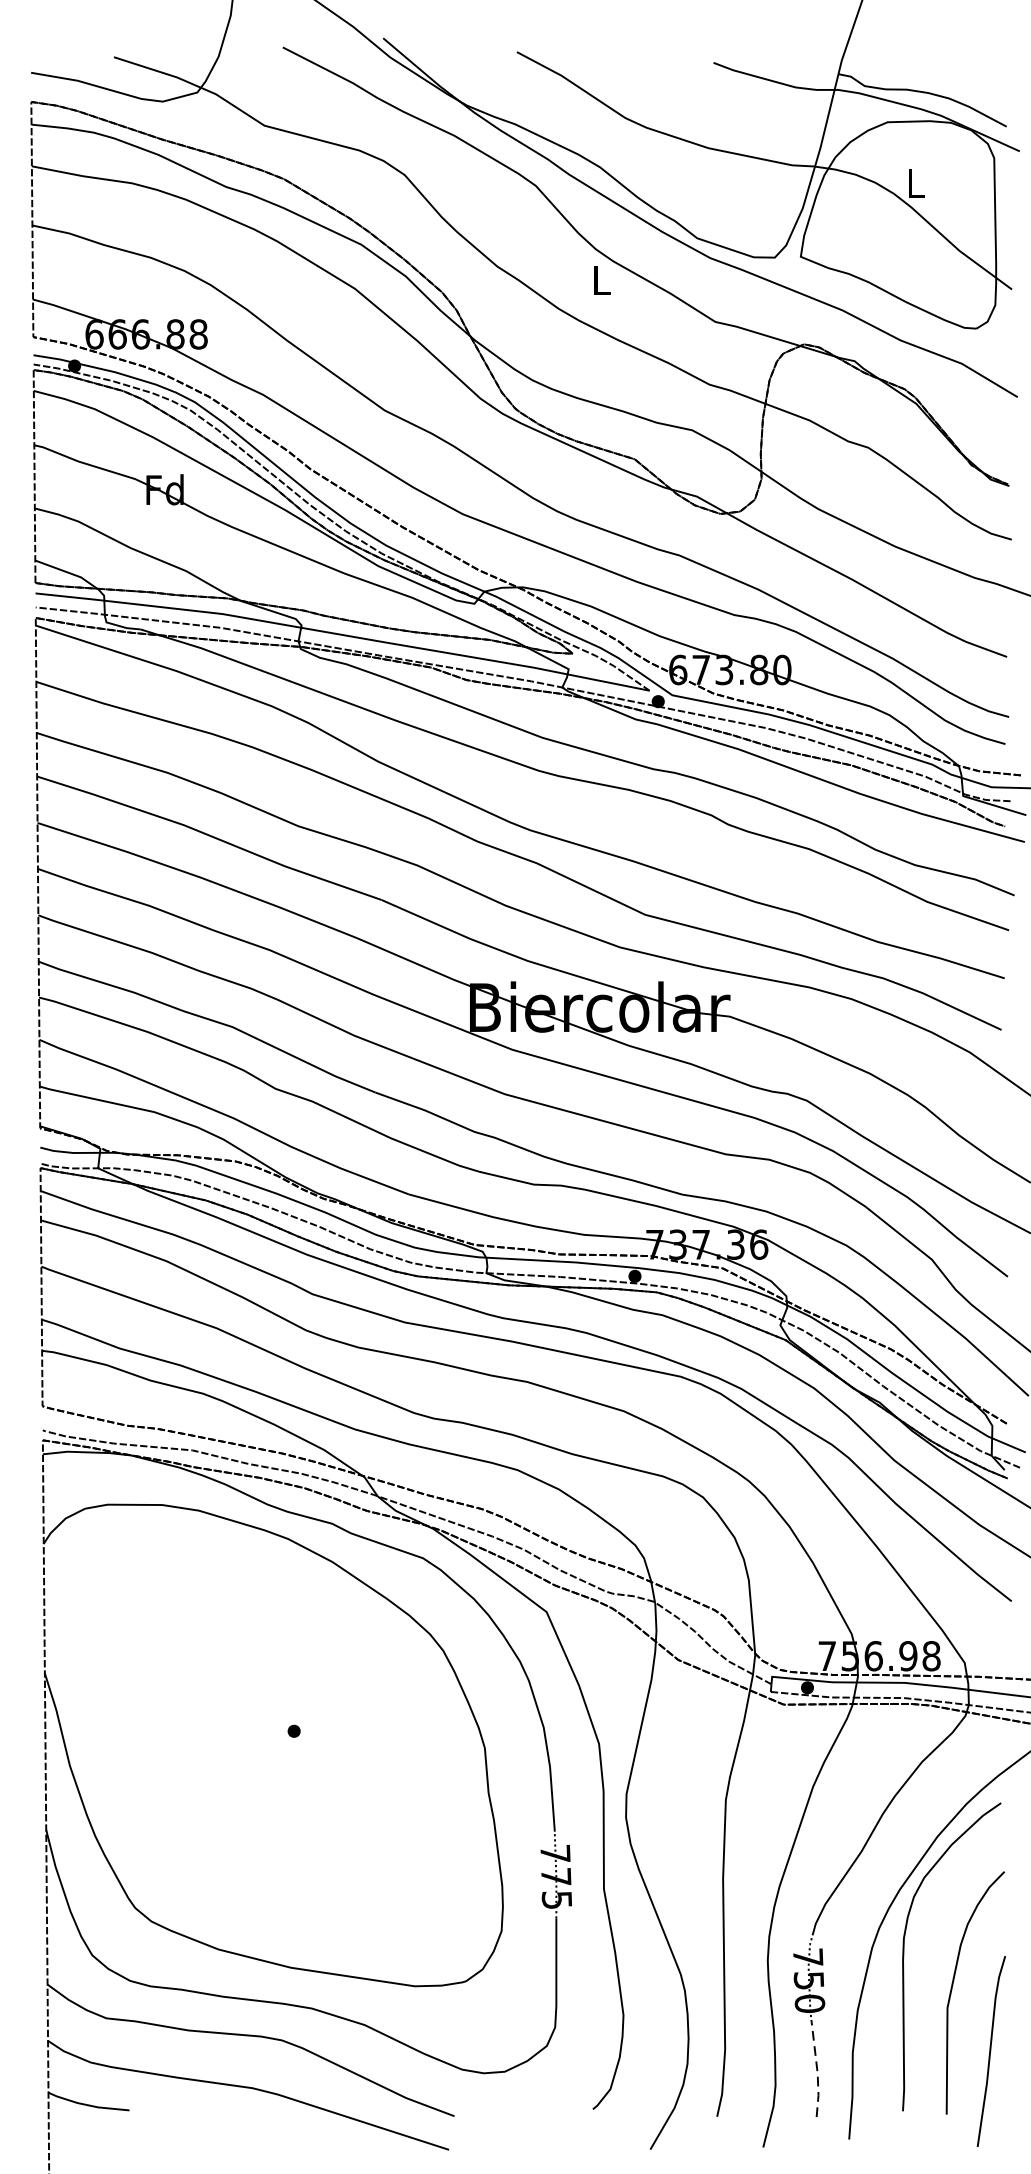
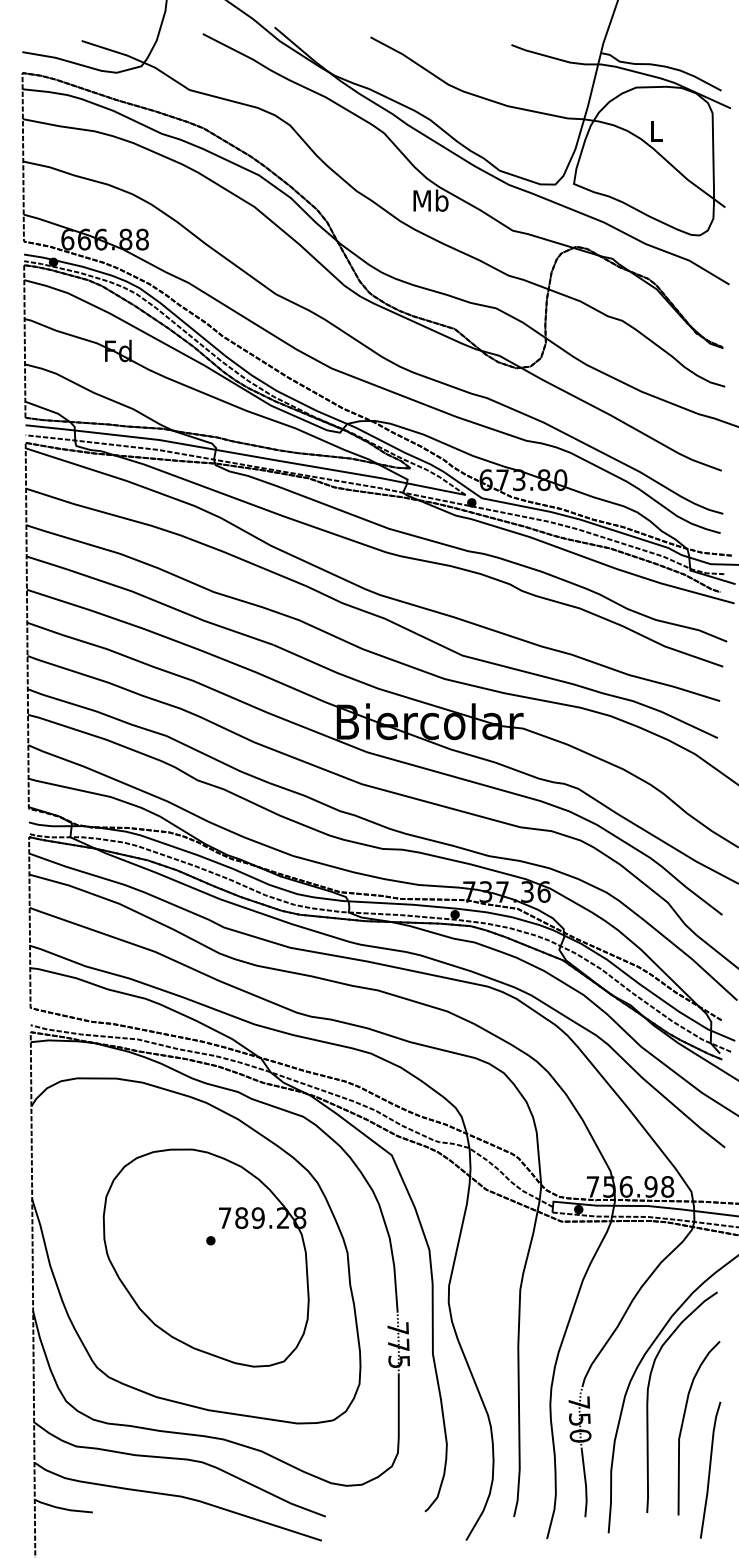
text: (600, 279) -> (430, 200), L -> Mb
part: (286, 1754) -> (205, 1257), added
line: (816, 2071) -> (585, 1484), dashed -> solid

